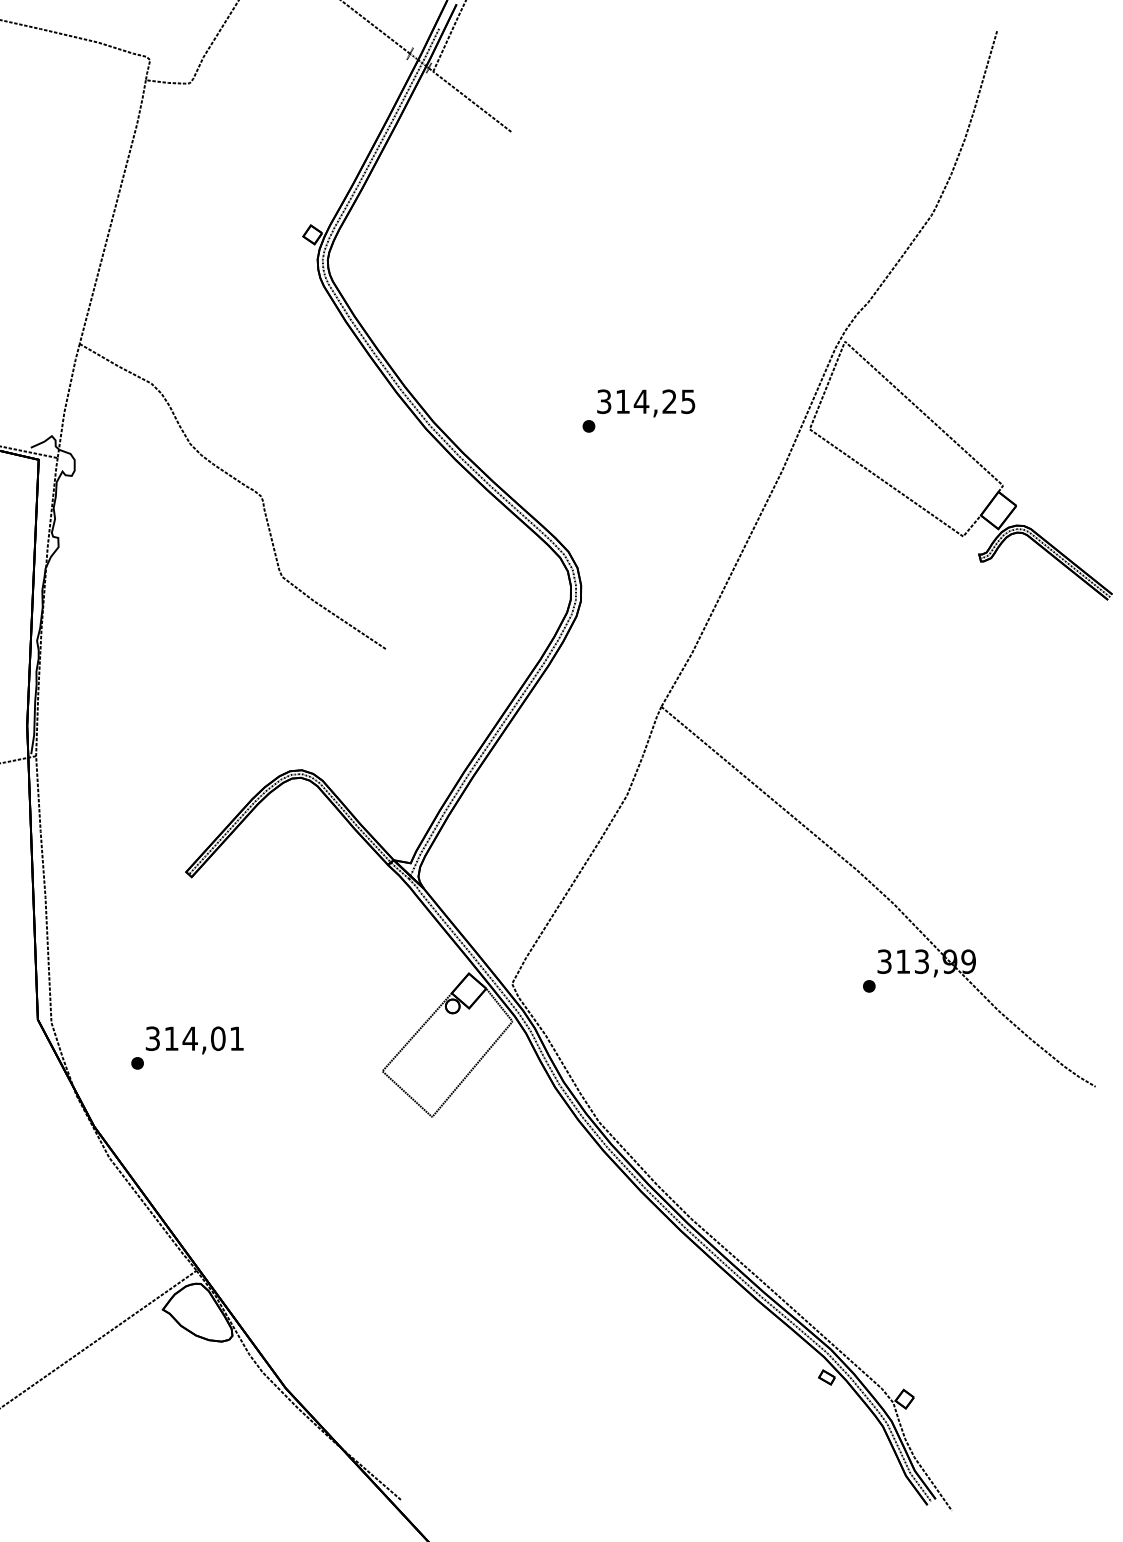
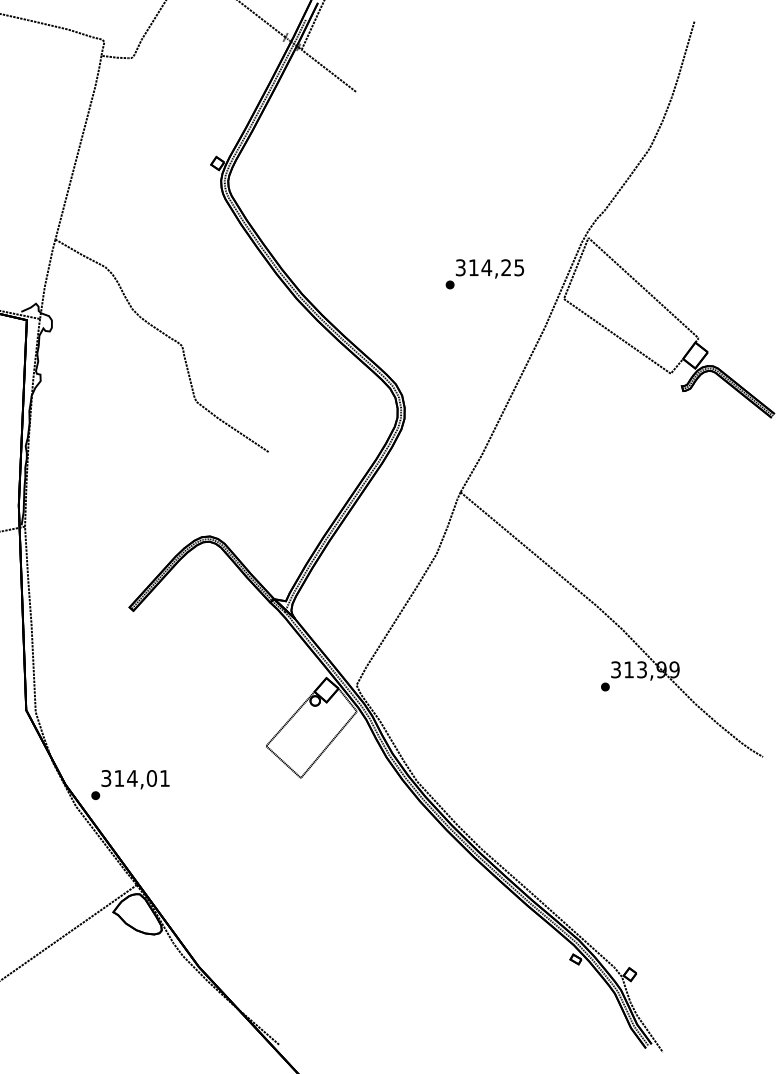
text: (638, 411) -> (484, 274), moved
text: (187, 1047) -> (130, 784), moved

